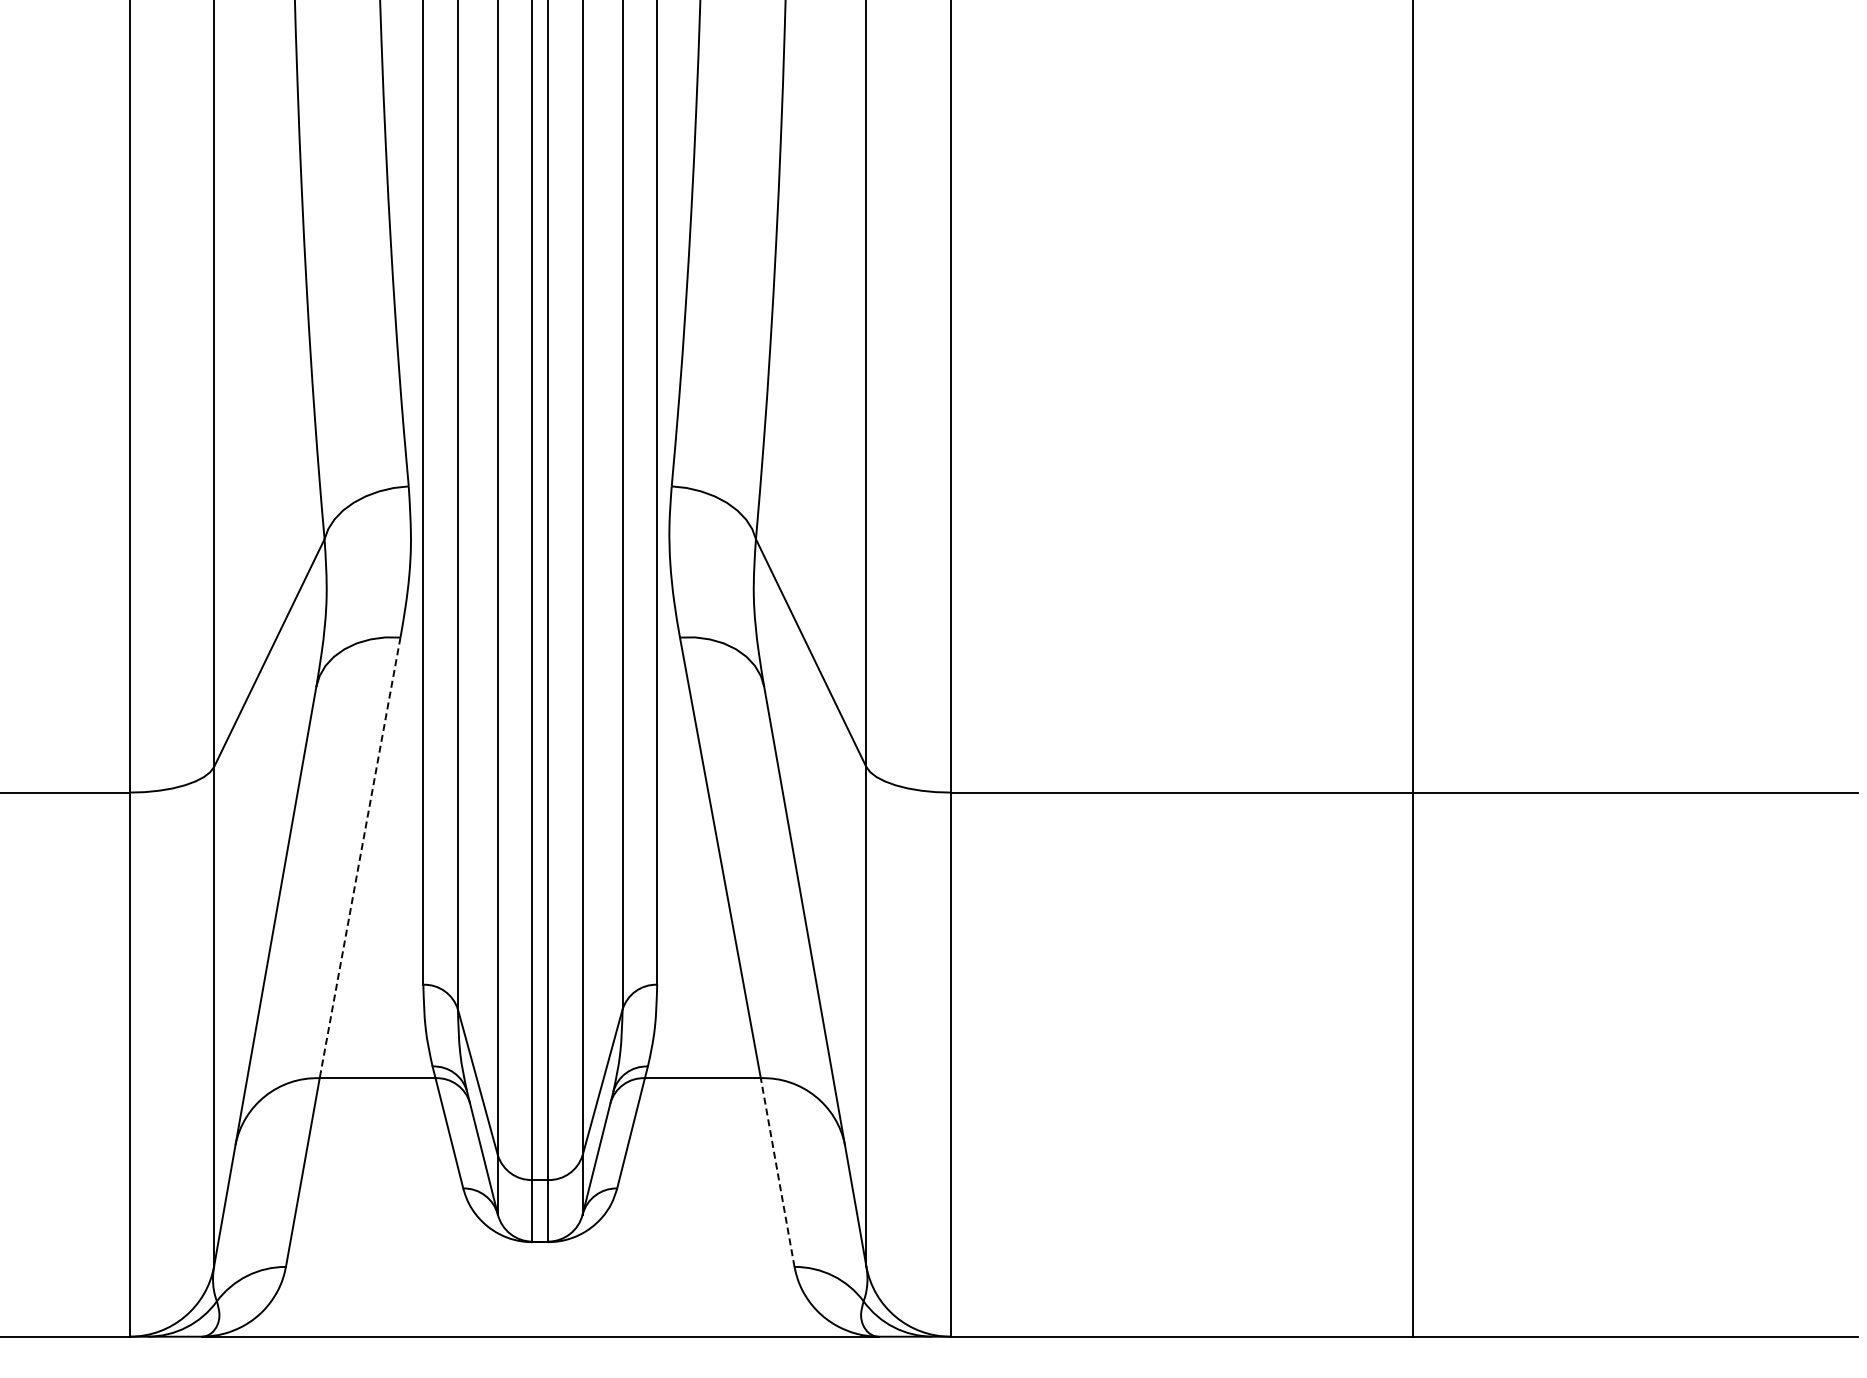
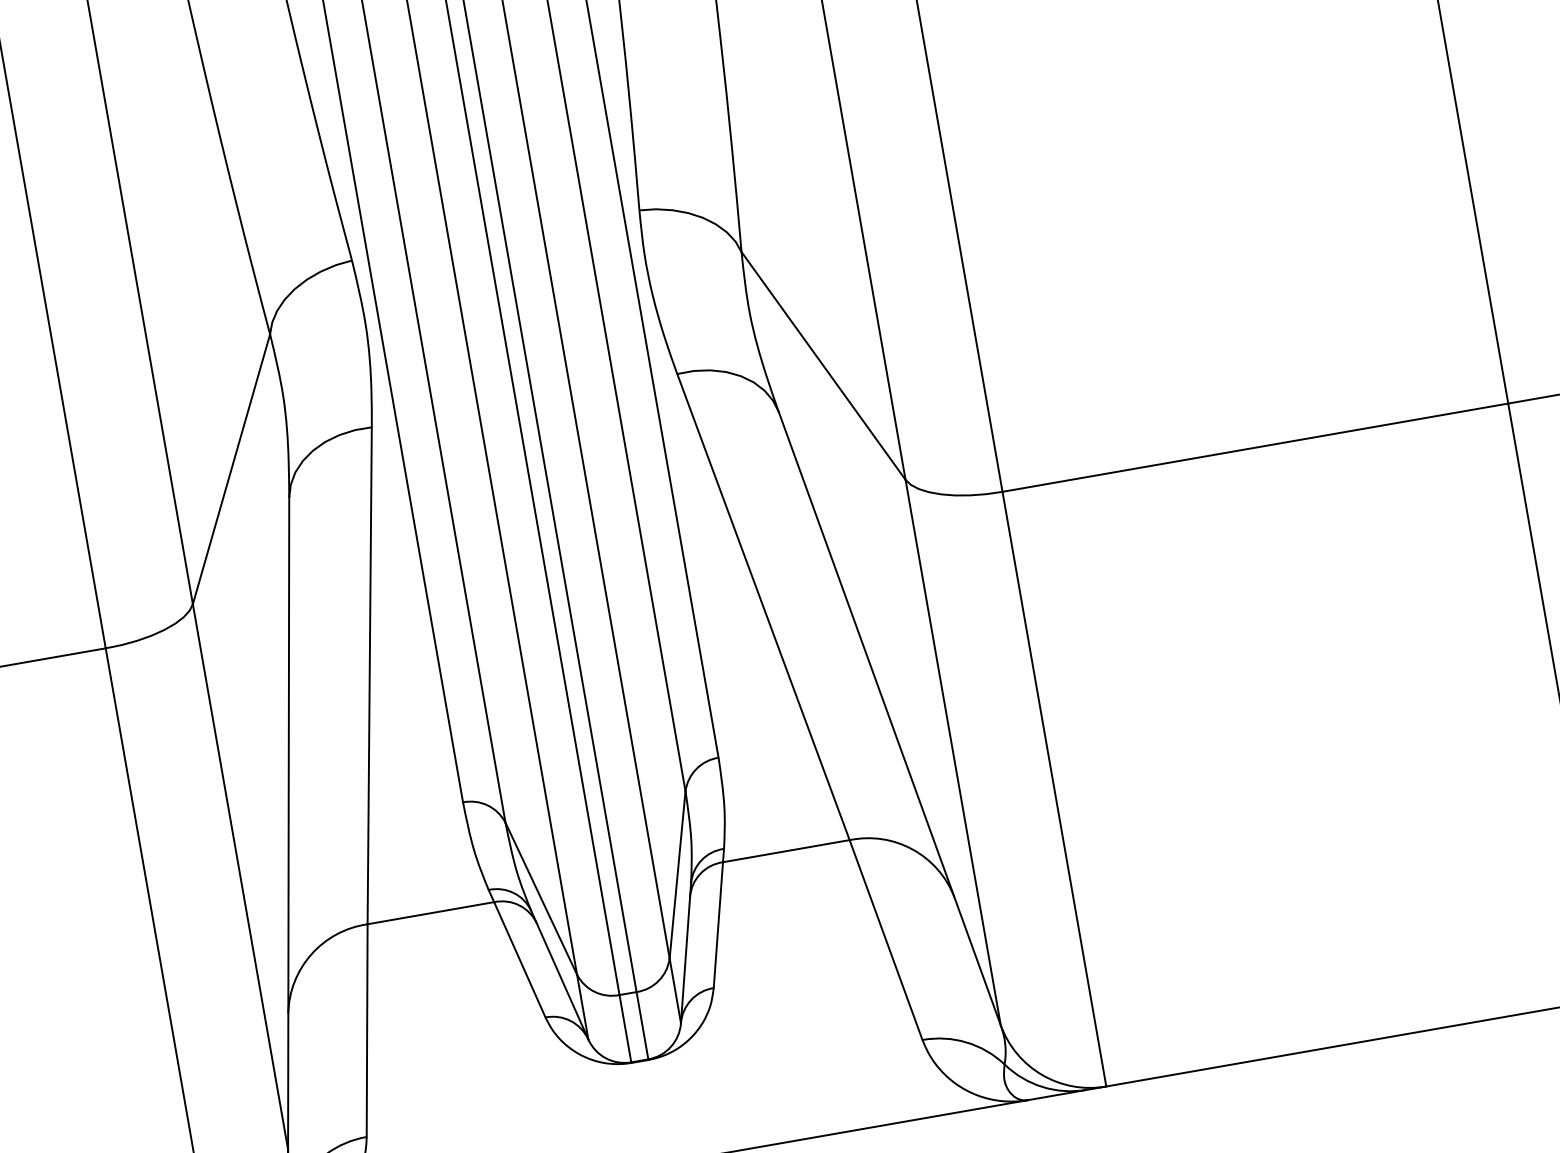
line: (360, 857) -> (370, 675), dashed -> solid
line: (777, 1172) -> (885, 940), dashed -> solid

